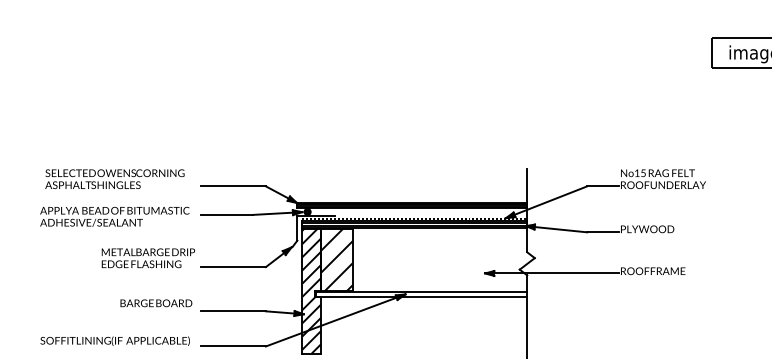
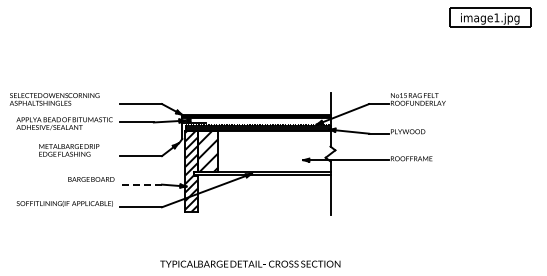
text: (114, 179) -> (54, 99), moved
text: (148, 258) -> (69, 150), moved
line: (234, 311) -> (141, 184), solid -> dashed

